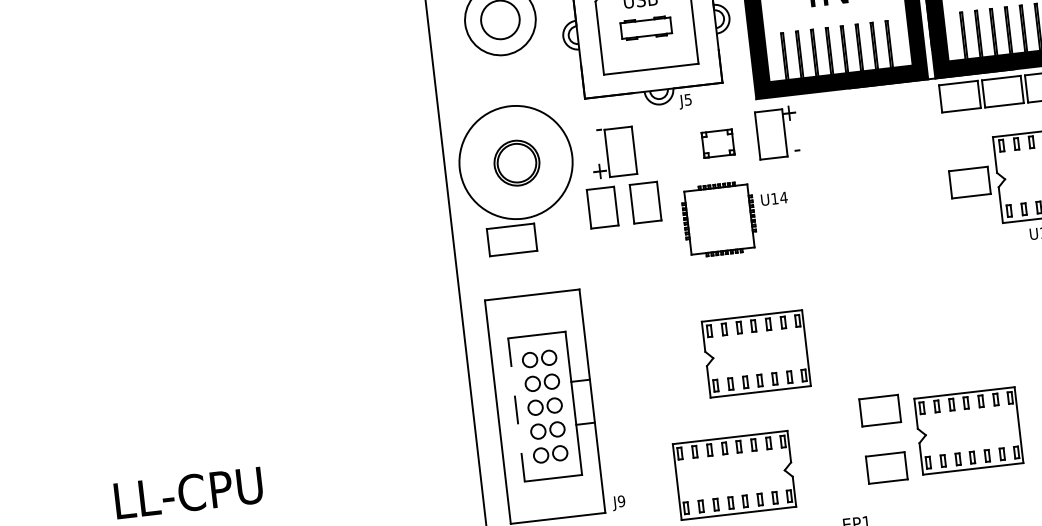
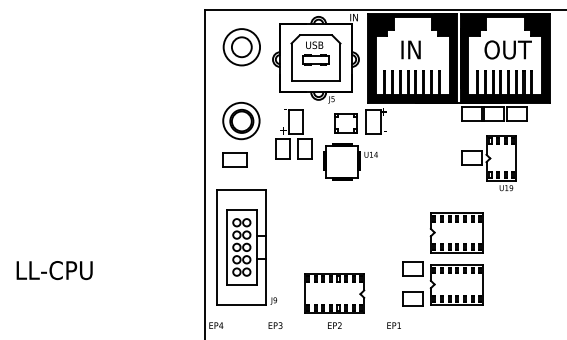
part: (717, 144) -> (345, 123), size x1.43
circle: (516, 161) -> (241, 120), size x0.62
part: (755, 353) -> (456, 232), moved
line: (517, 409) -> (227, 247), dashed -> solid

